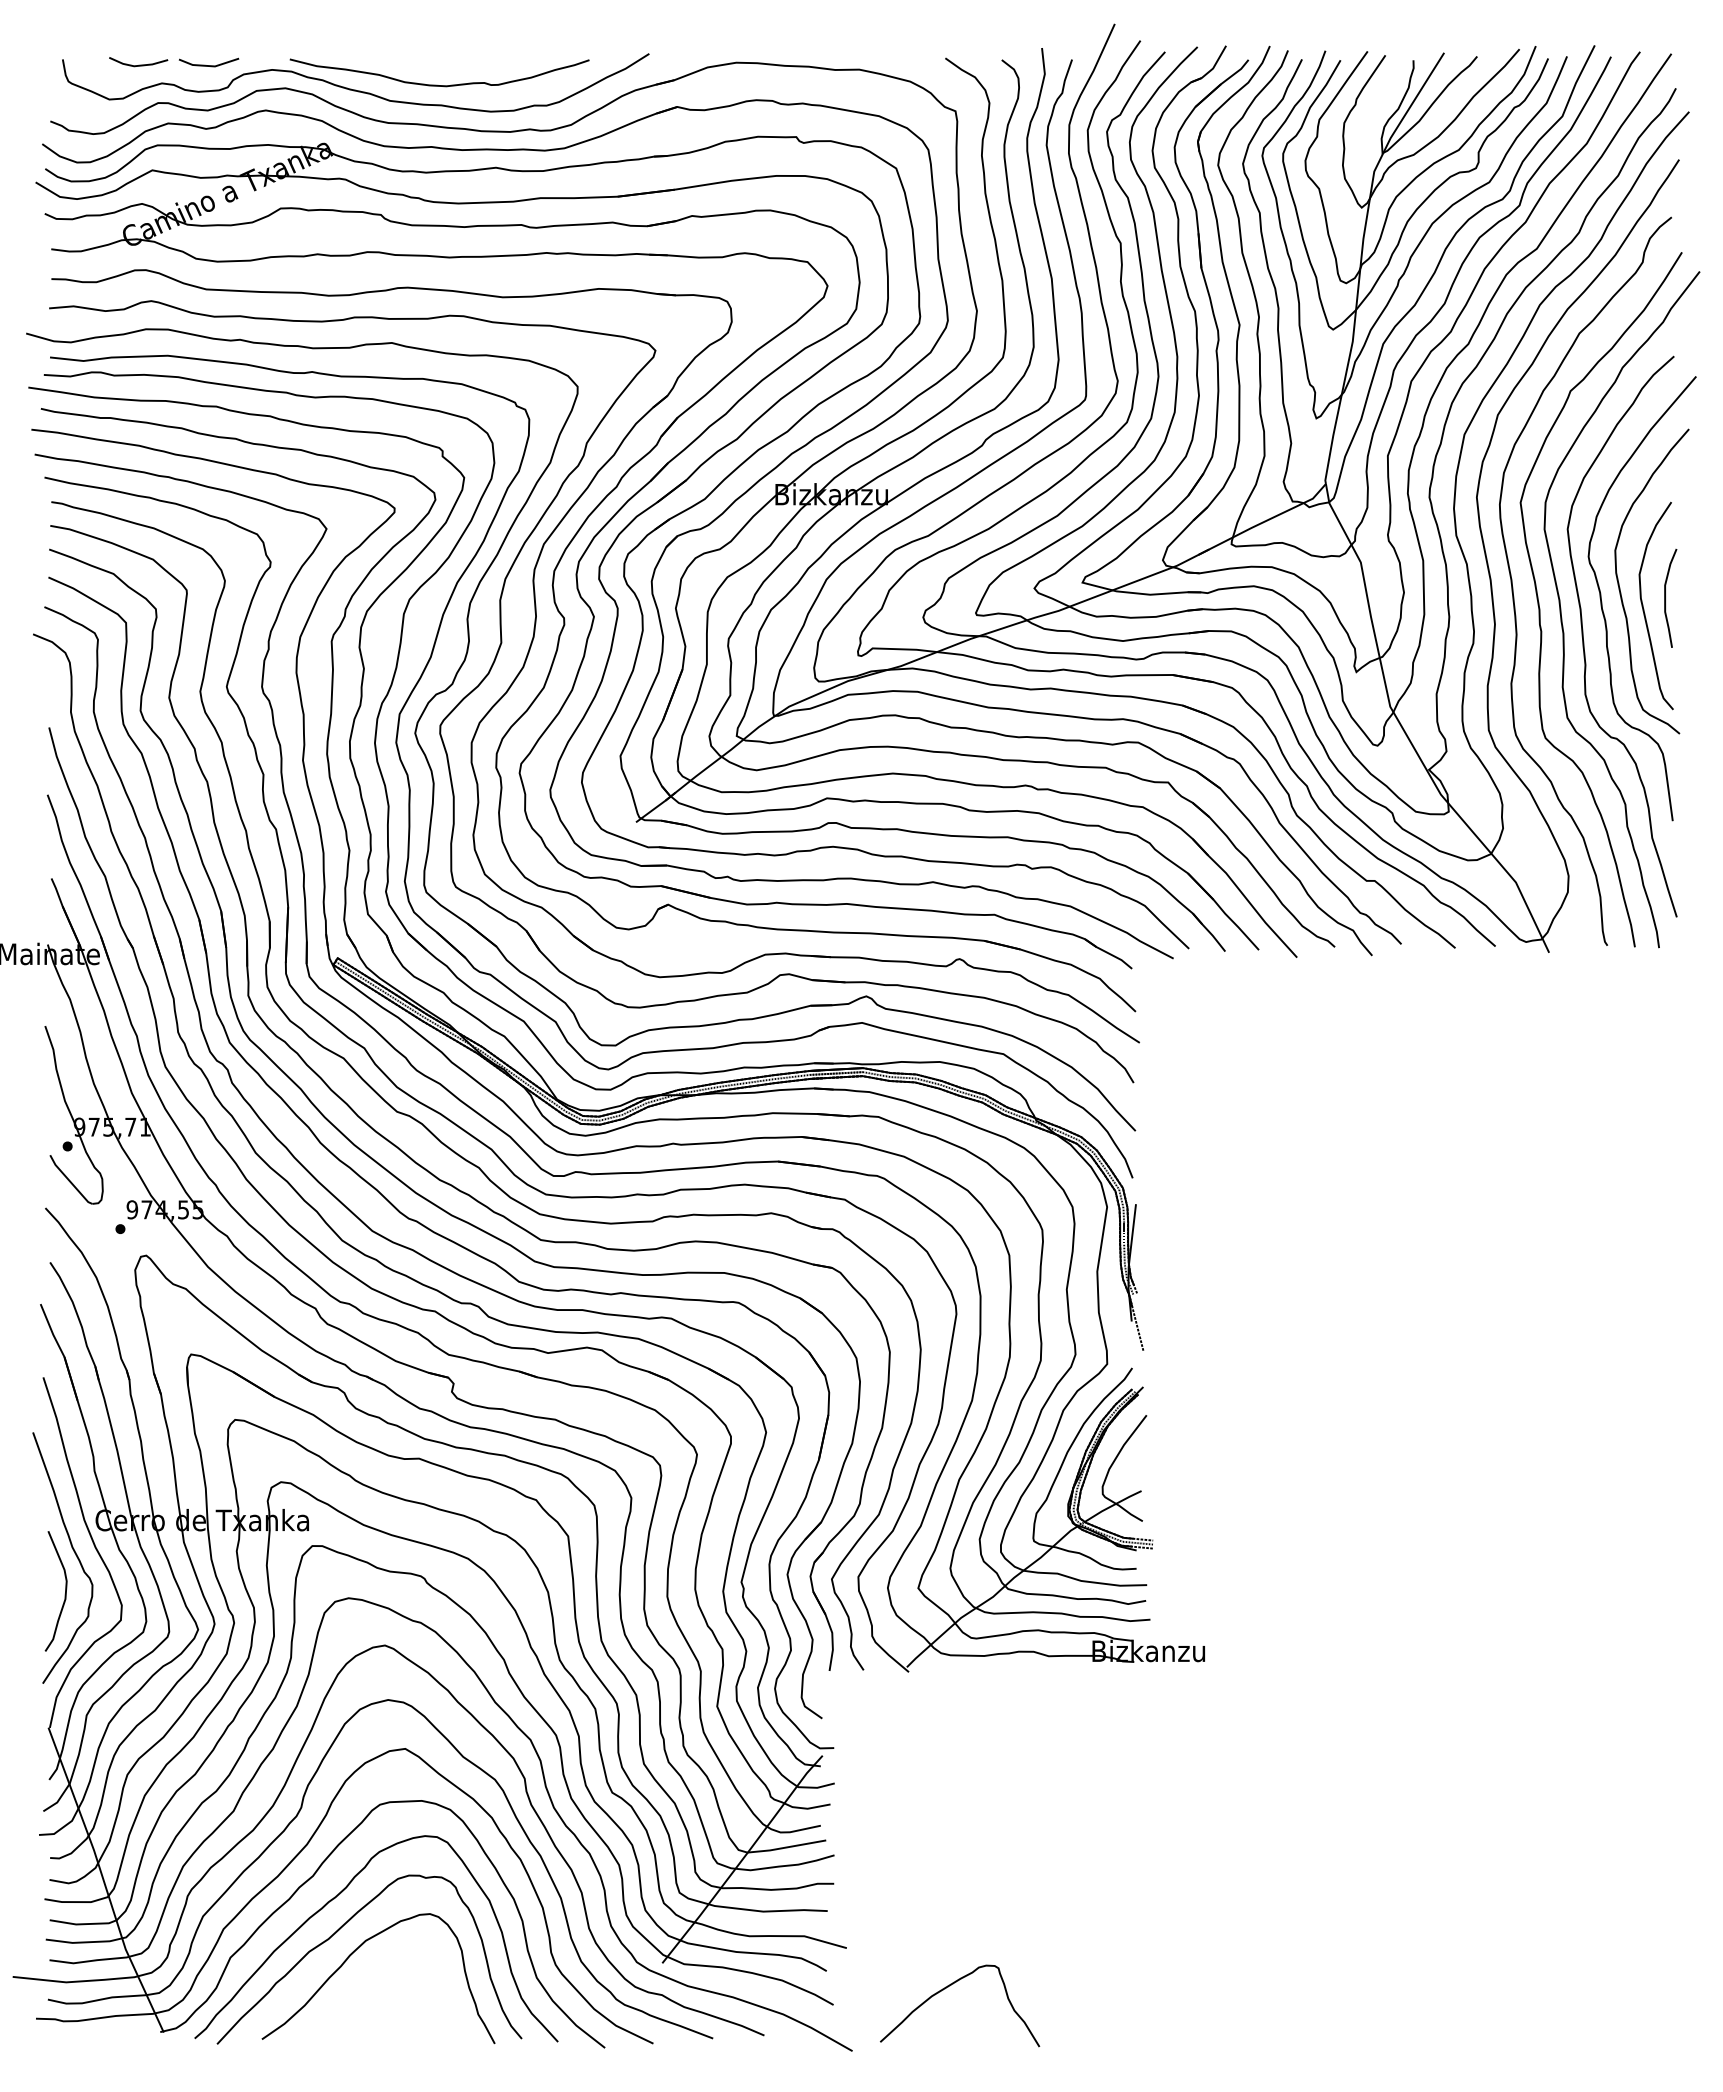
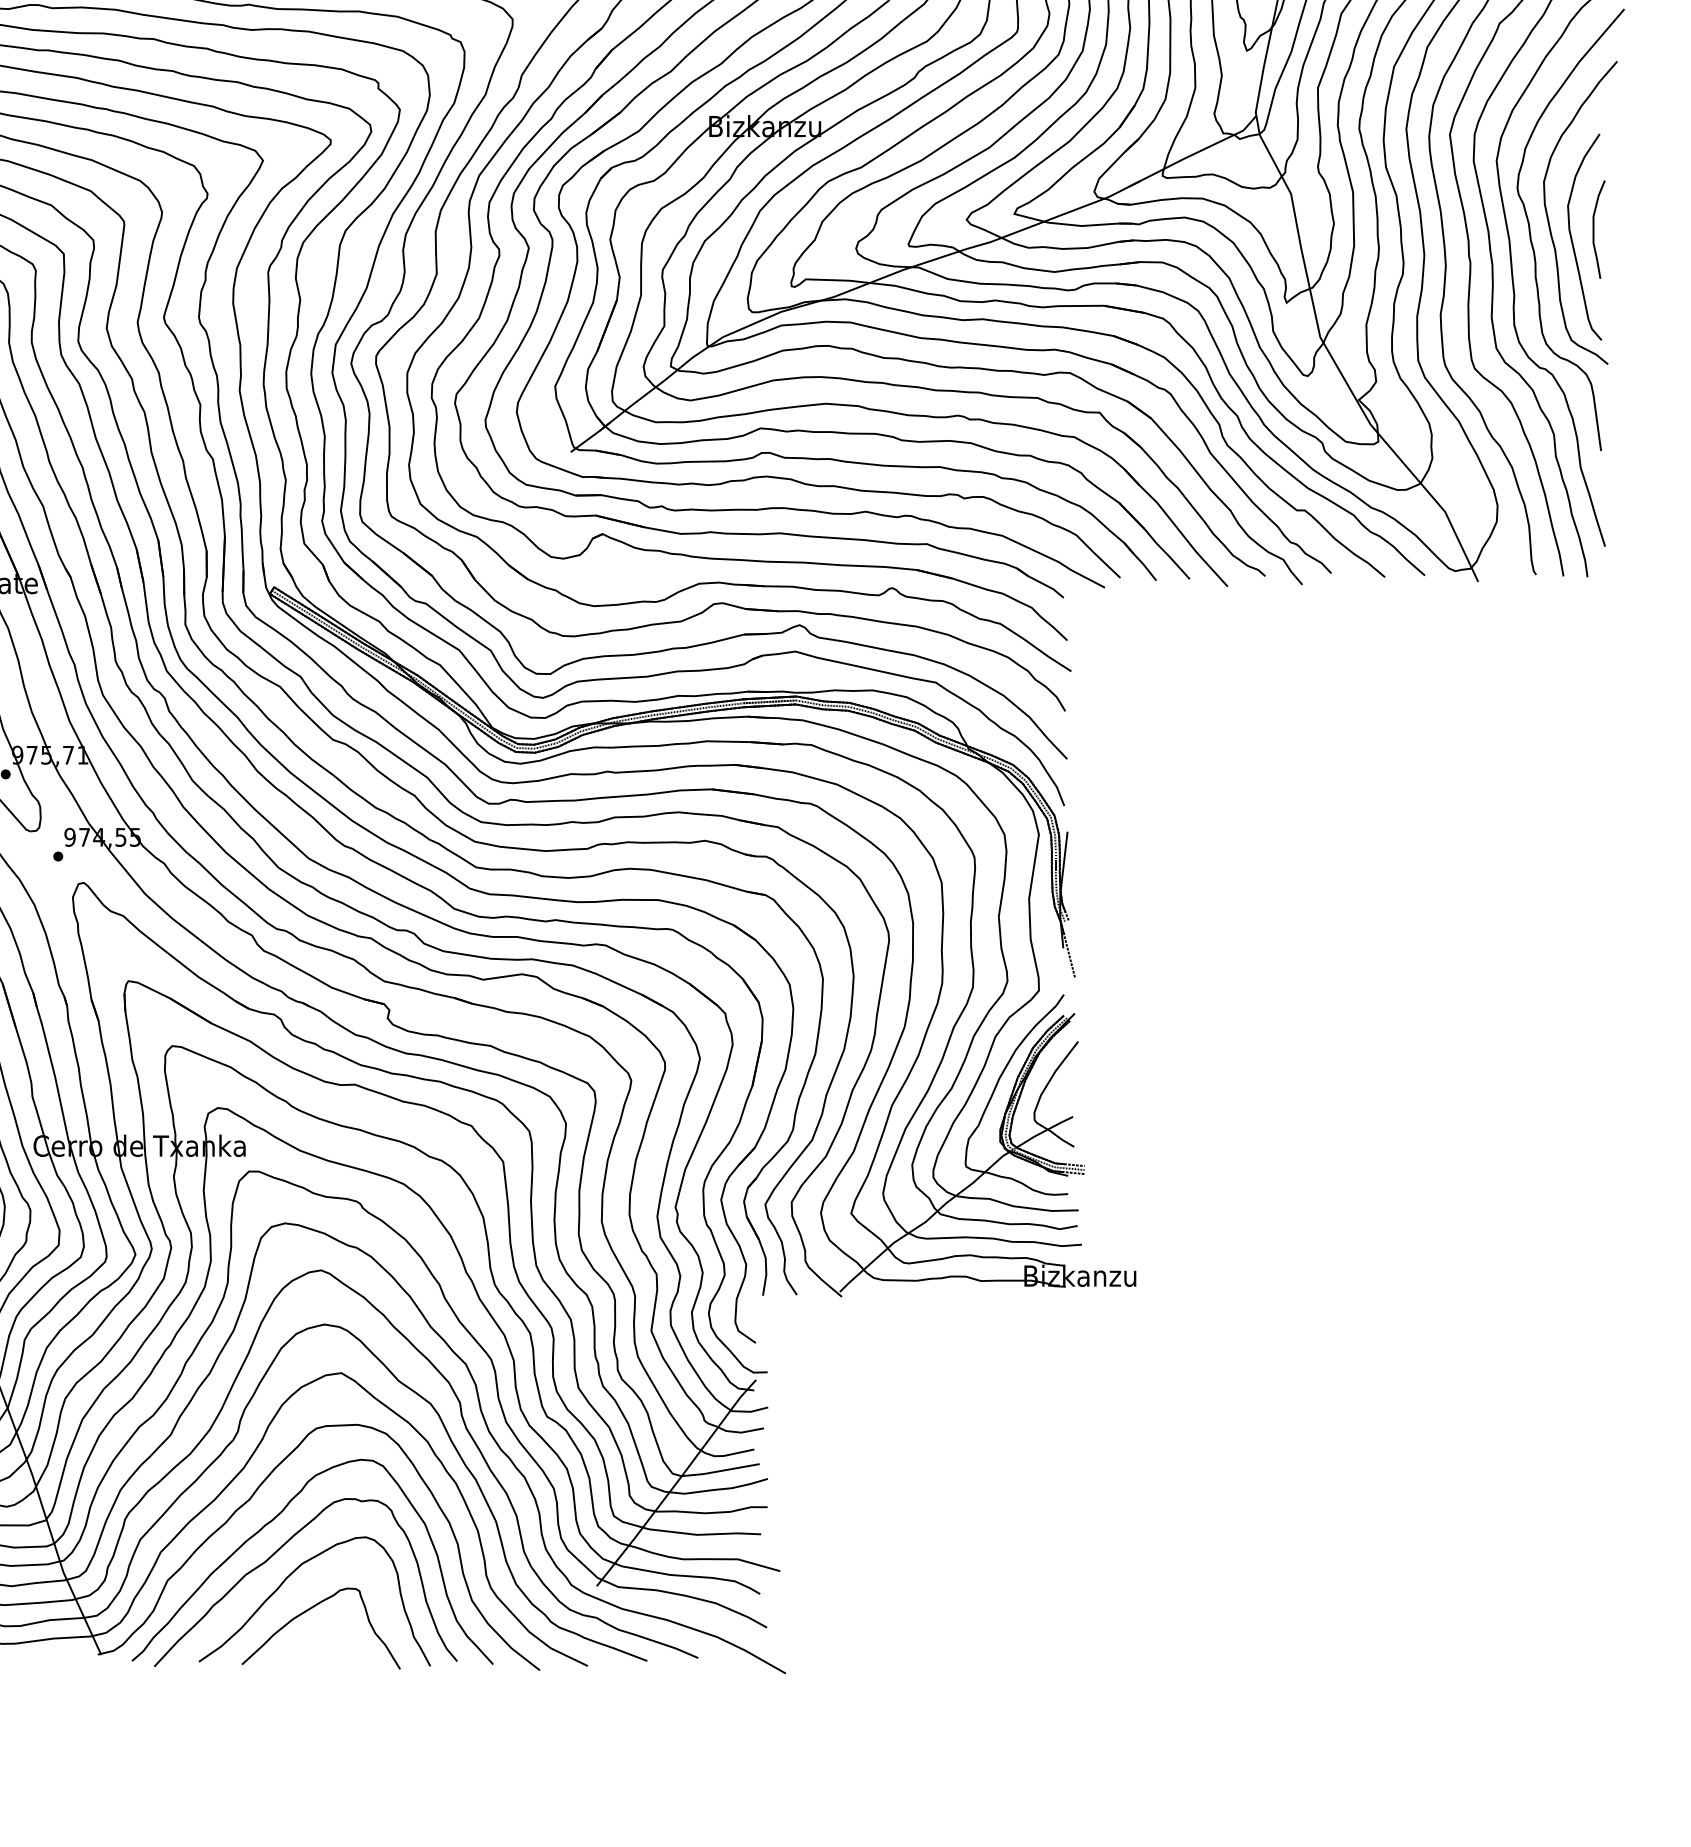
part: (948, 1987) -> (309, 1610), moved

